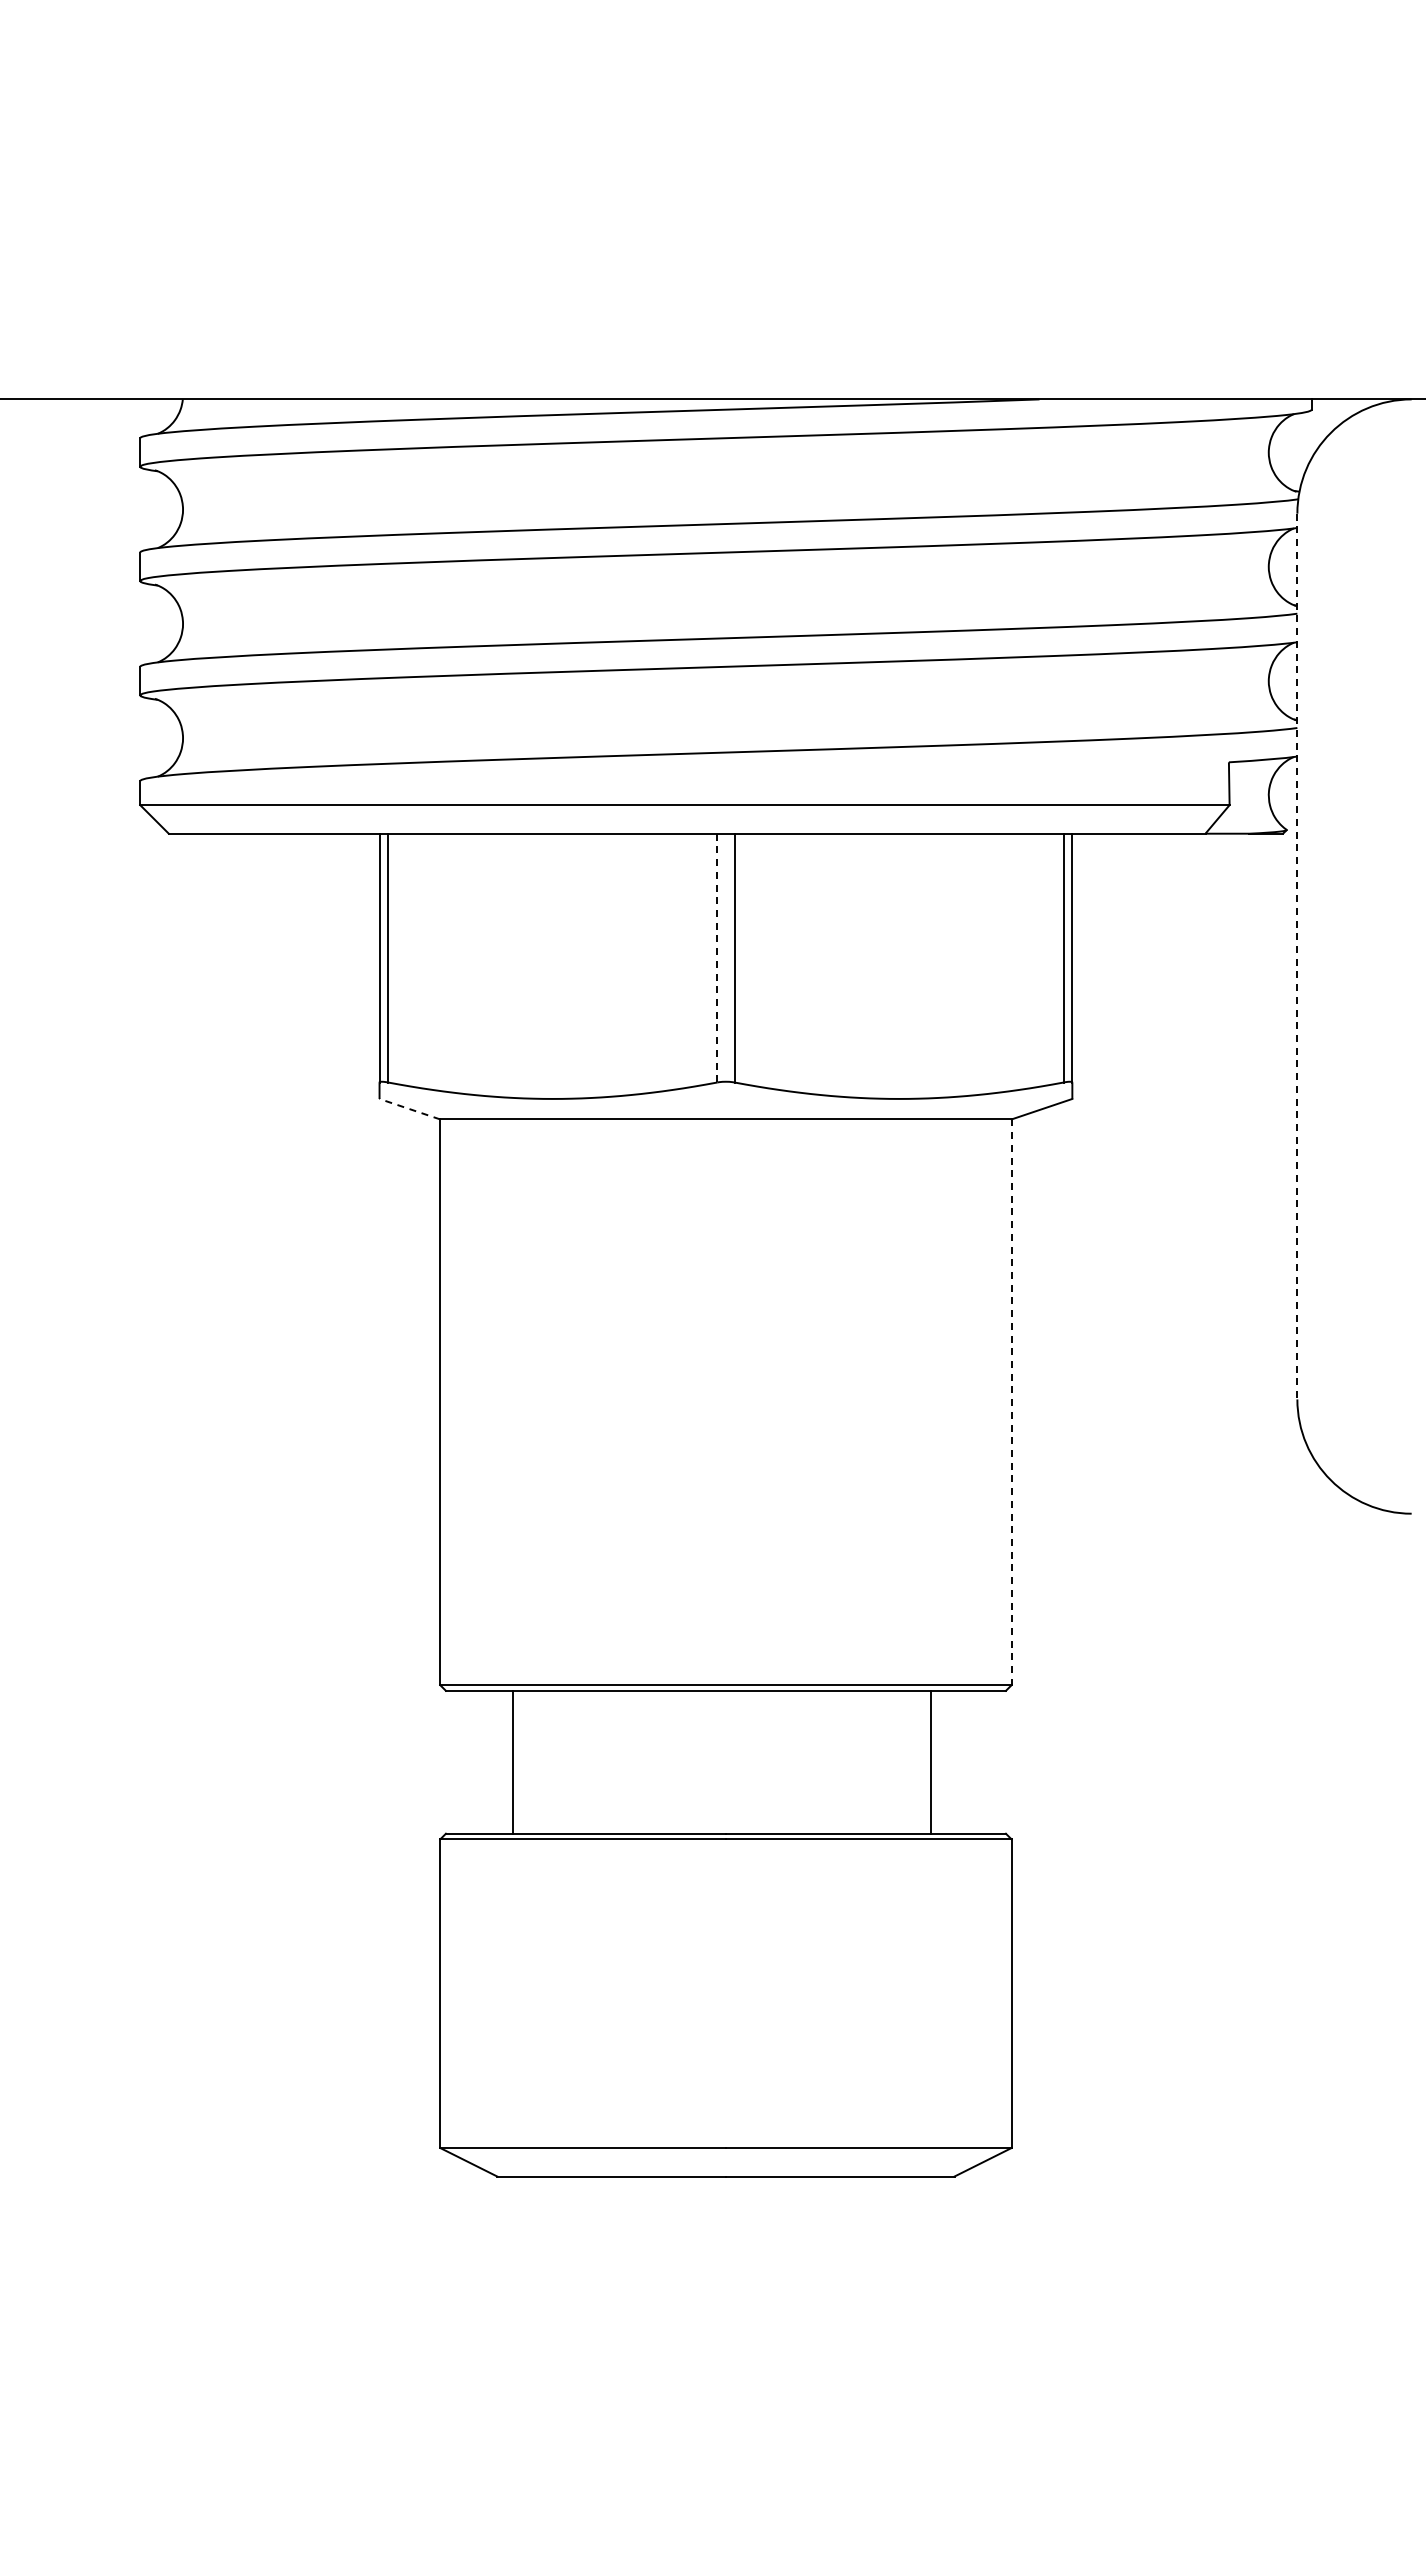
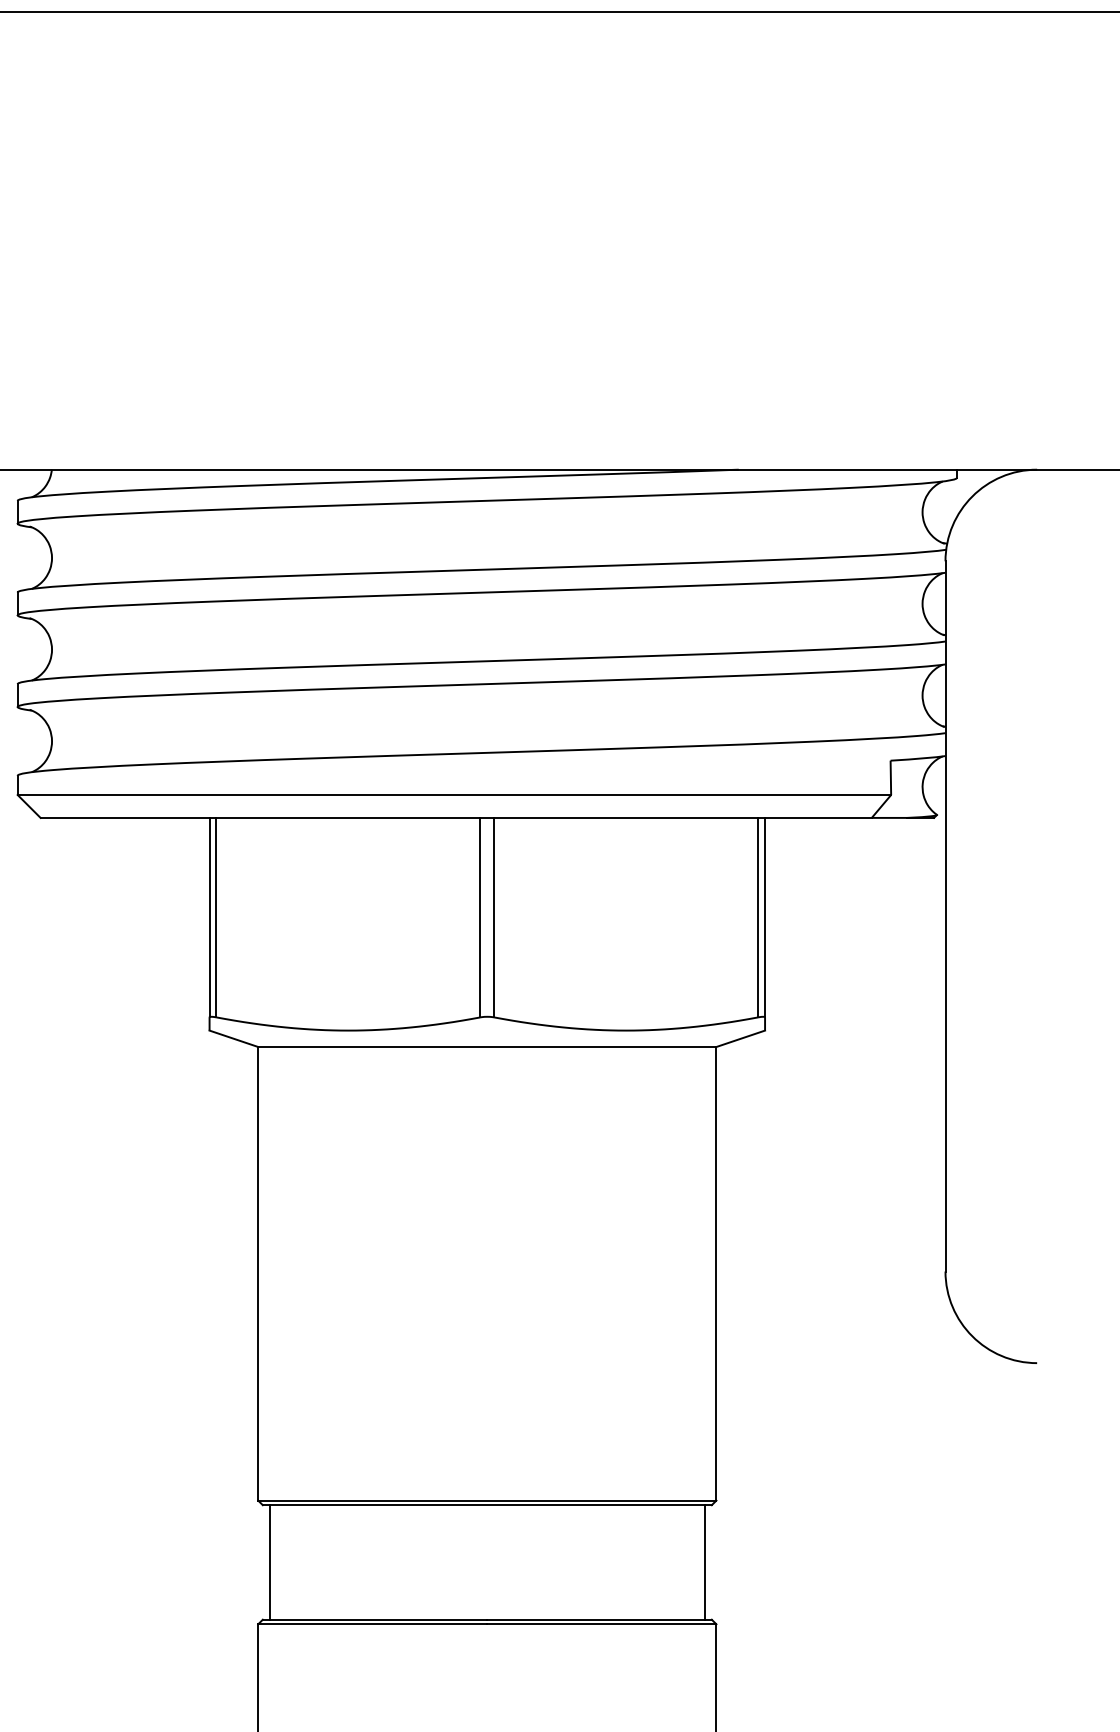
line: (1297, 956) -> (945, 916), dashed -> solid
line: (717, 958) -> (480, 917), dashed -> solid
line: (409, 1109) -> (233, 1039), dashed -> solid
line: (1011, 1402) -> (716, 1273), dashed -> solid
line: (512, 1761) -> (269, 1561), moved
line: (931, 1761) -> (705, 1561), moved

